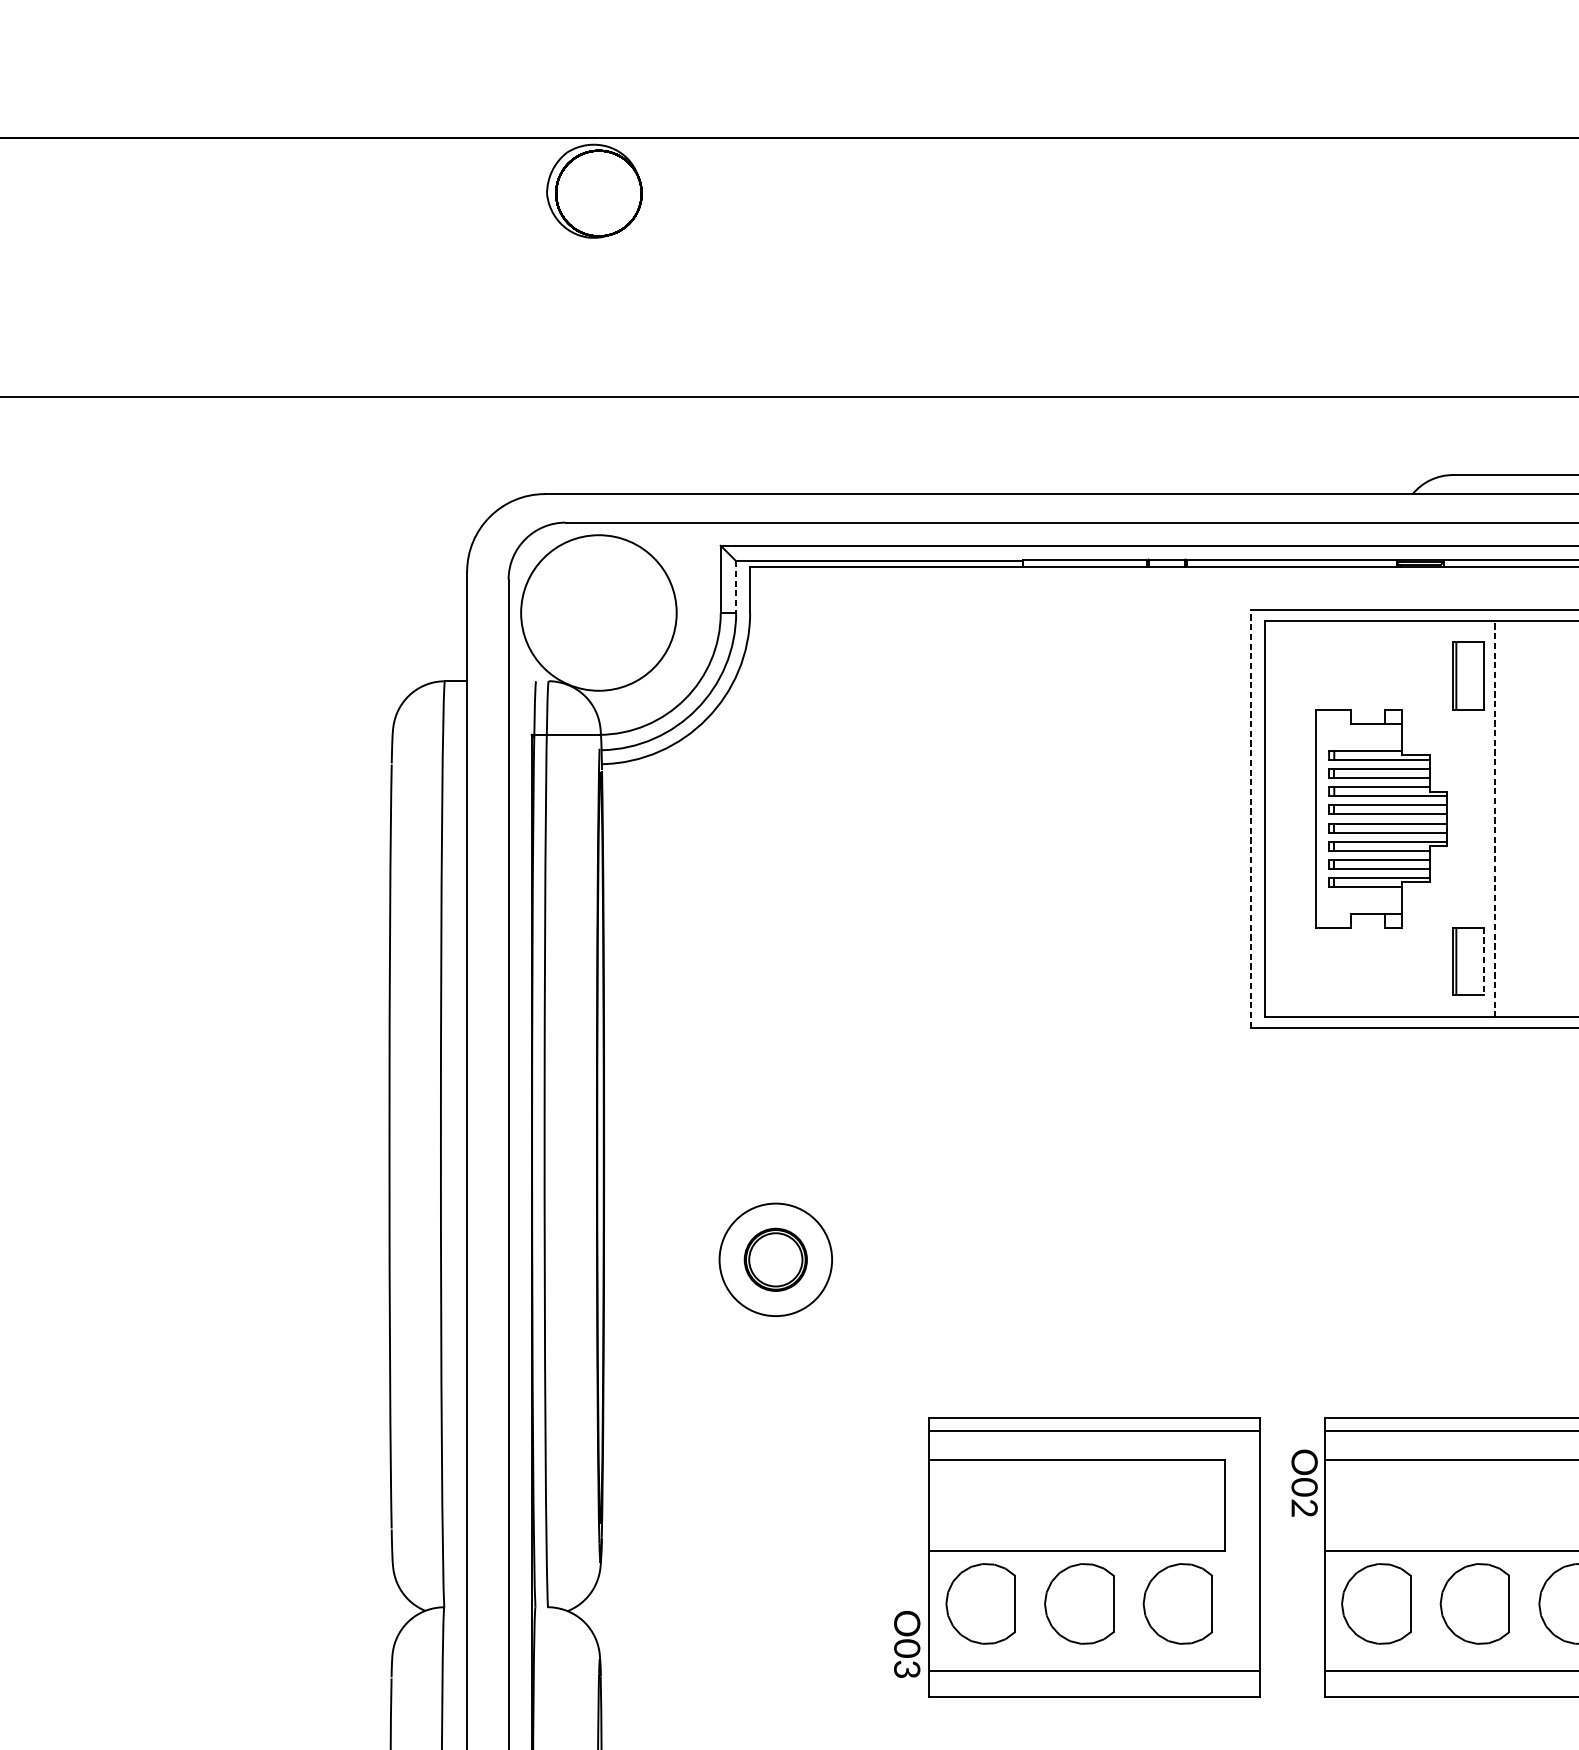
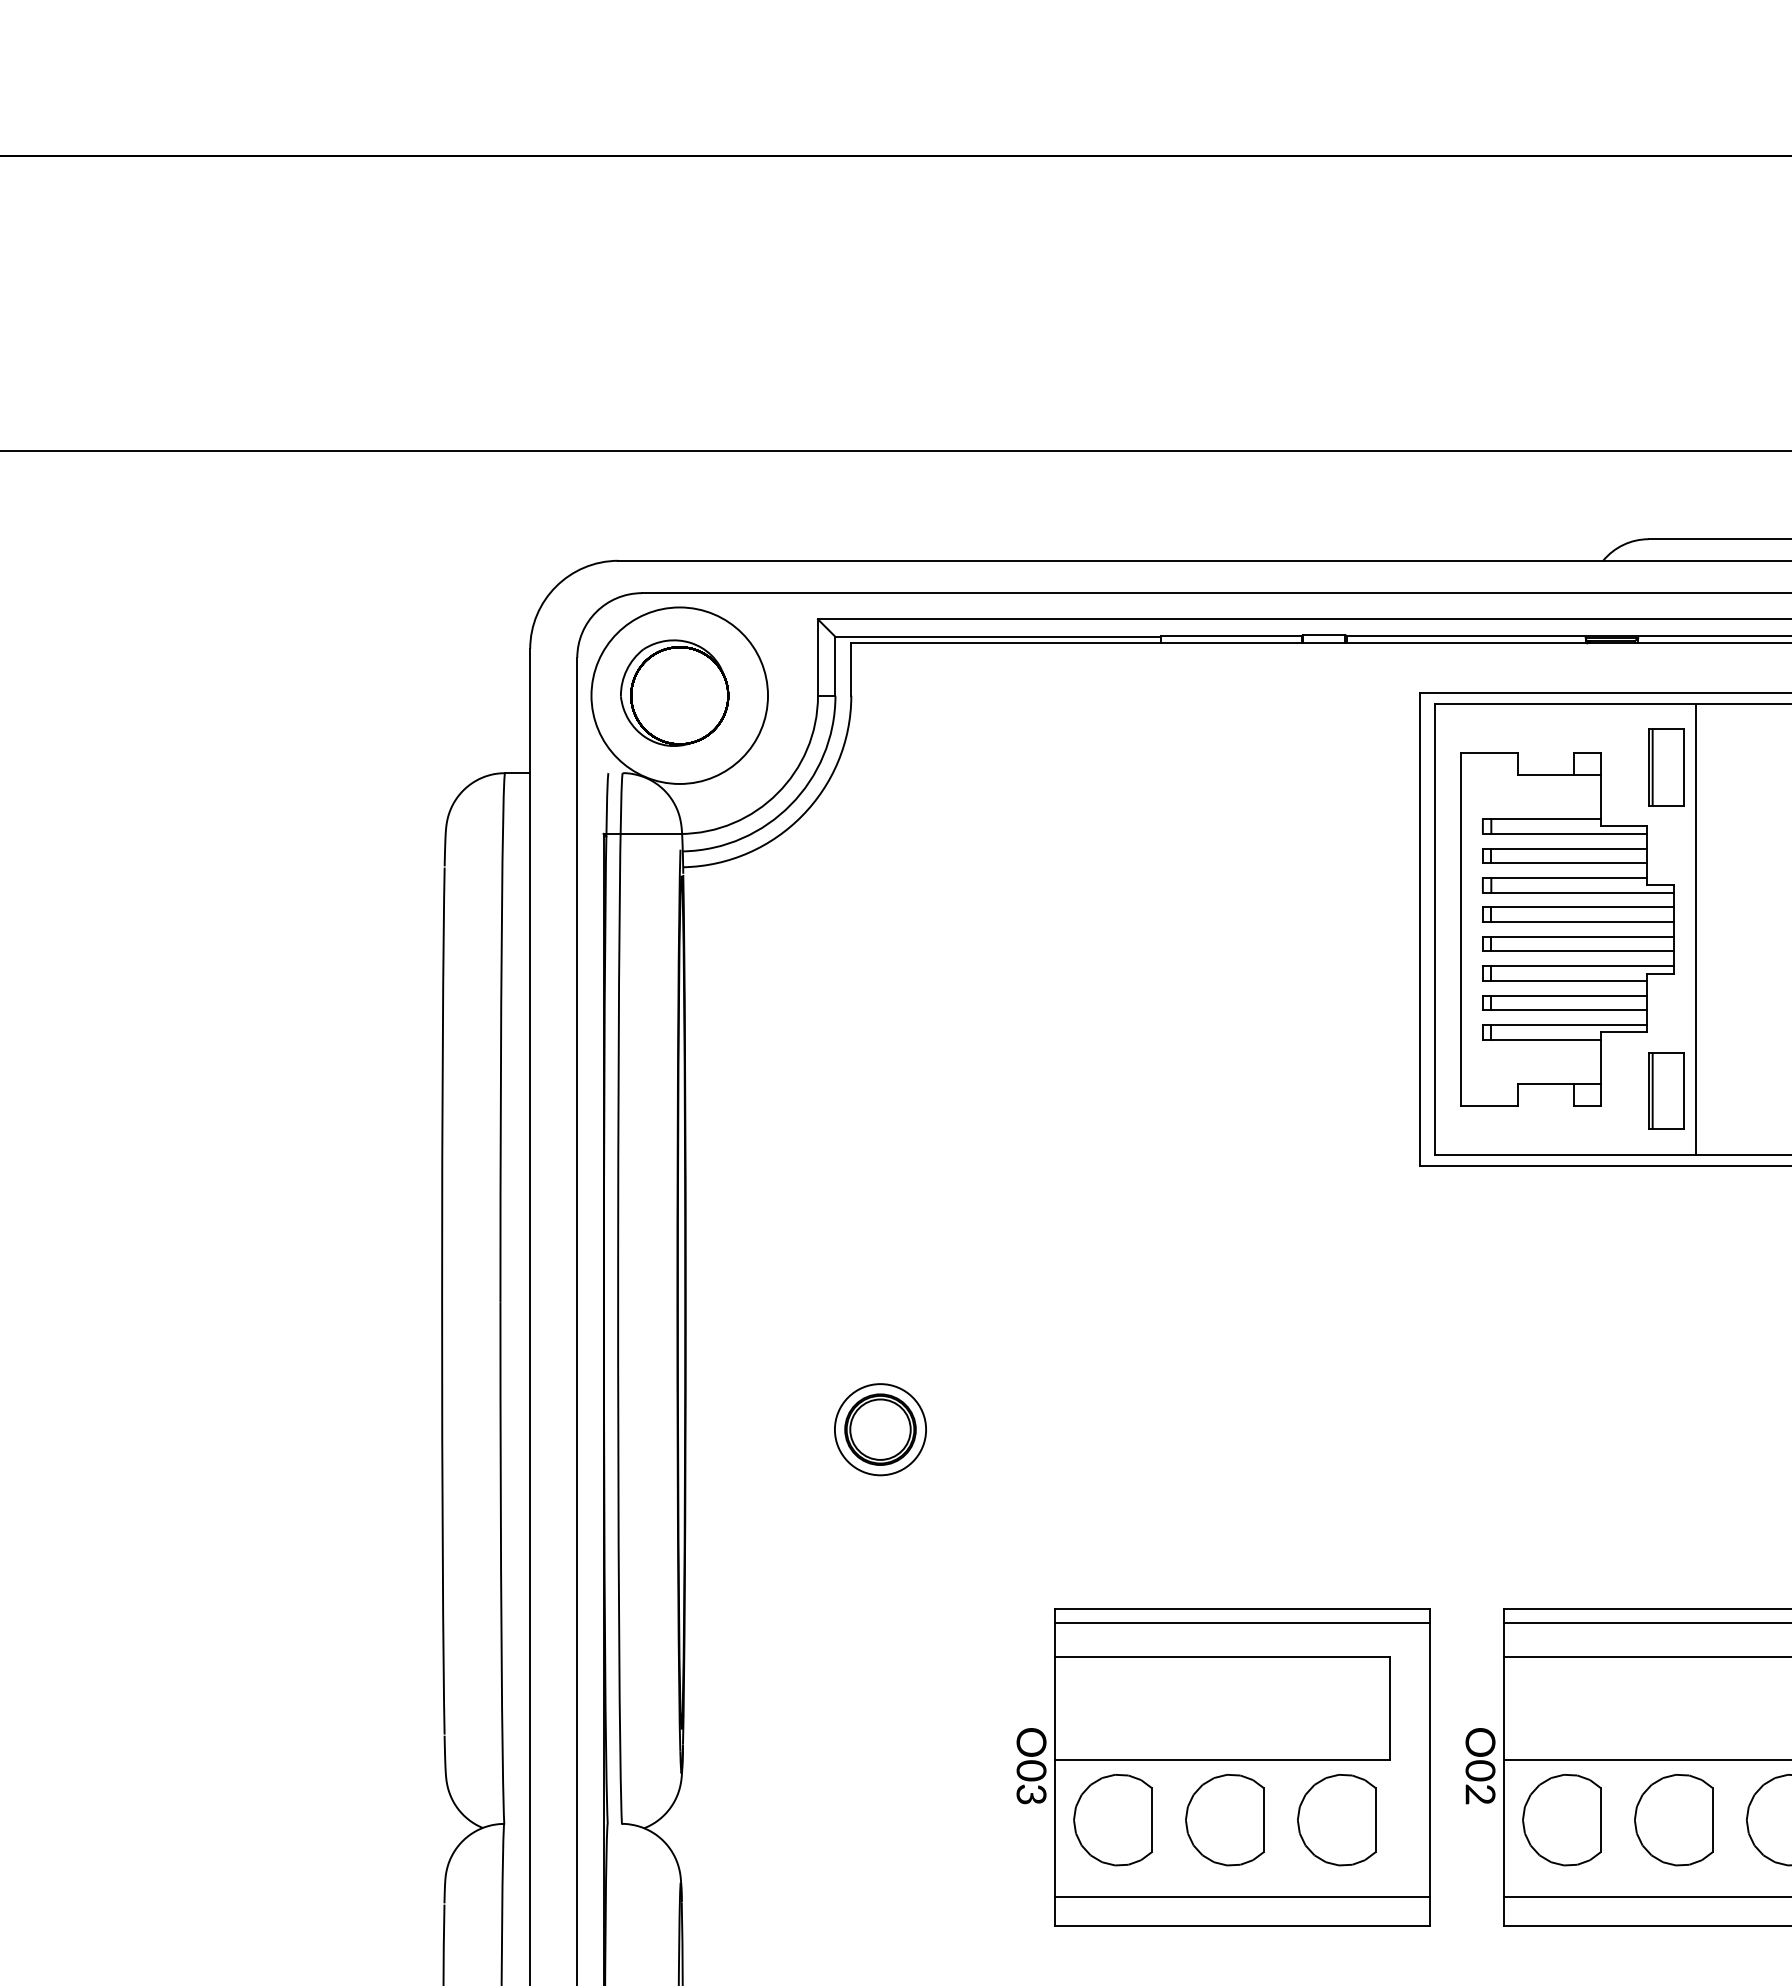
part: (594, 190) -> (674, 692), moved
line: (736, 587) -> (835, 666), dashed -> solid
line: (1251, 819) -> (1420, 929), dashed -> solid
part: (1381, 819) -> (1567, 929), size x1.43
line: (1494, 819) -> (1696, 929), dashed -> solid
line: (1483, 961) -> (1683, 1091), dashed -> solid
circle: (775, 1259) -> (880, 1429), size x0.71
text: (1304, 1483) -> (1480, 1766), moved
text: (907, 1644) -> (1031, 1766), moved

